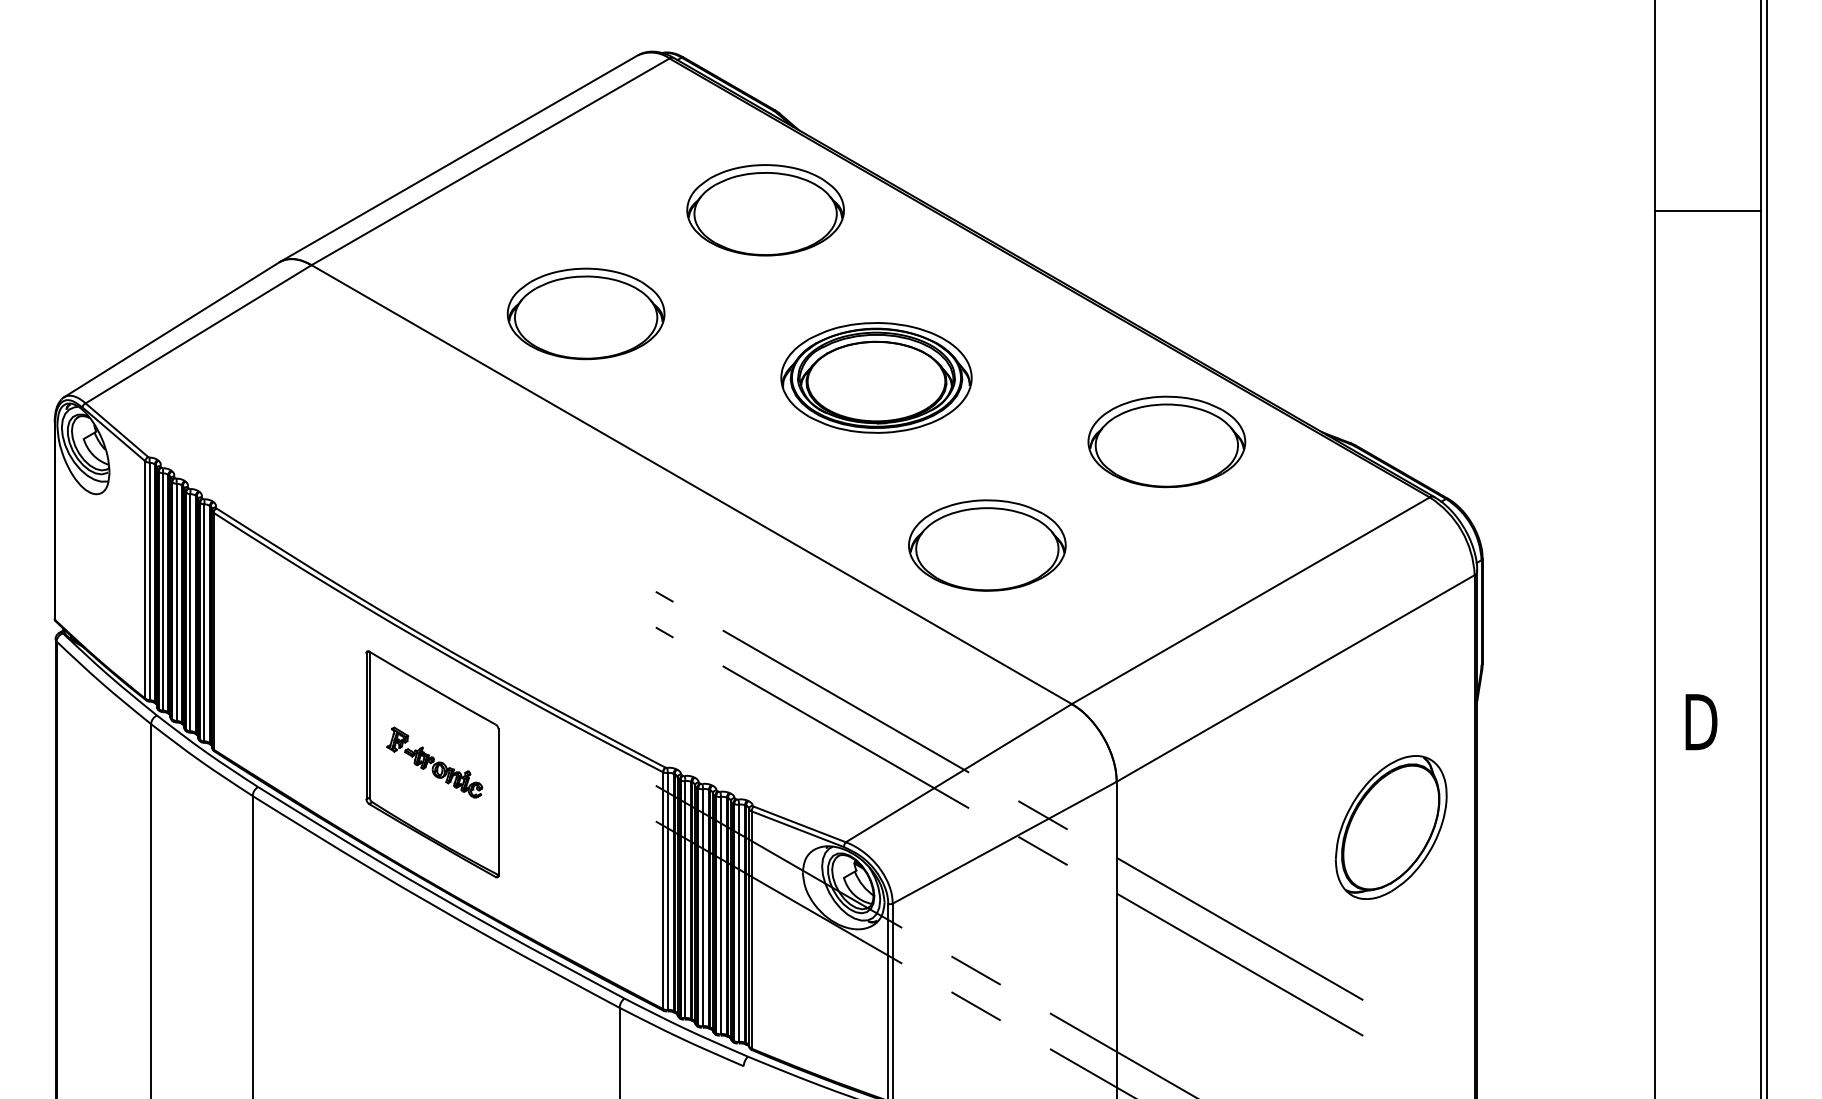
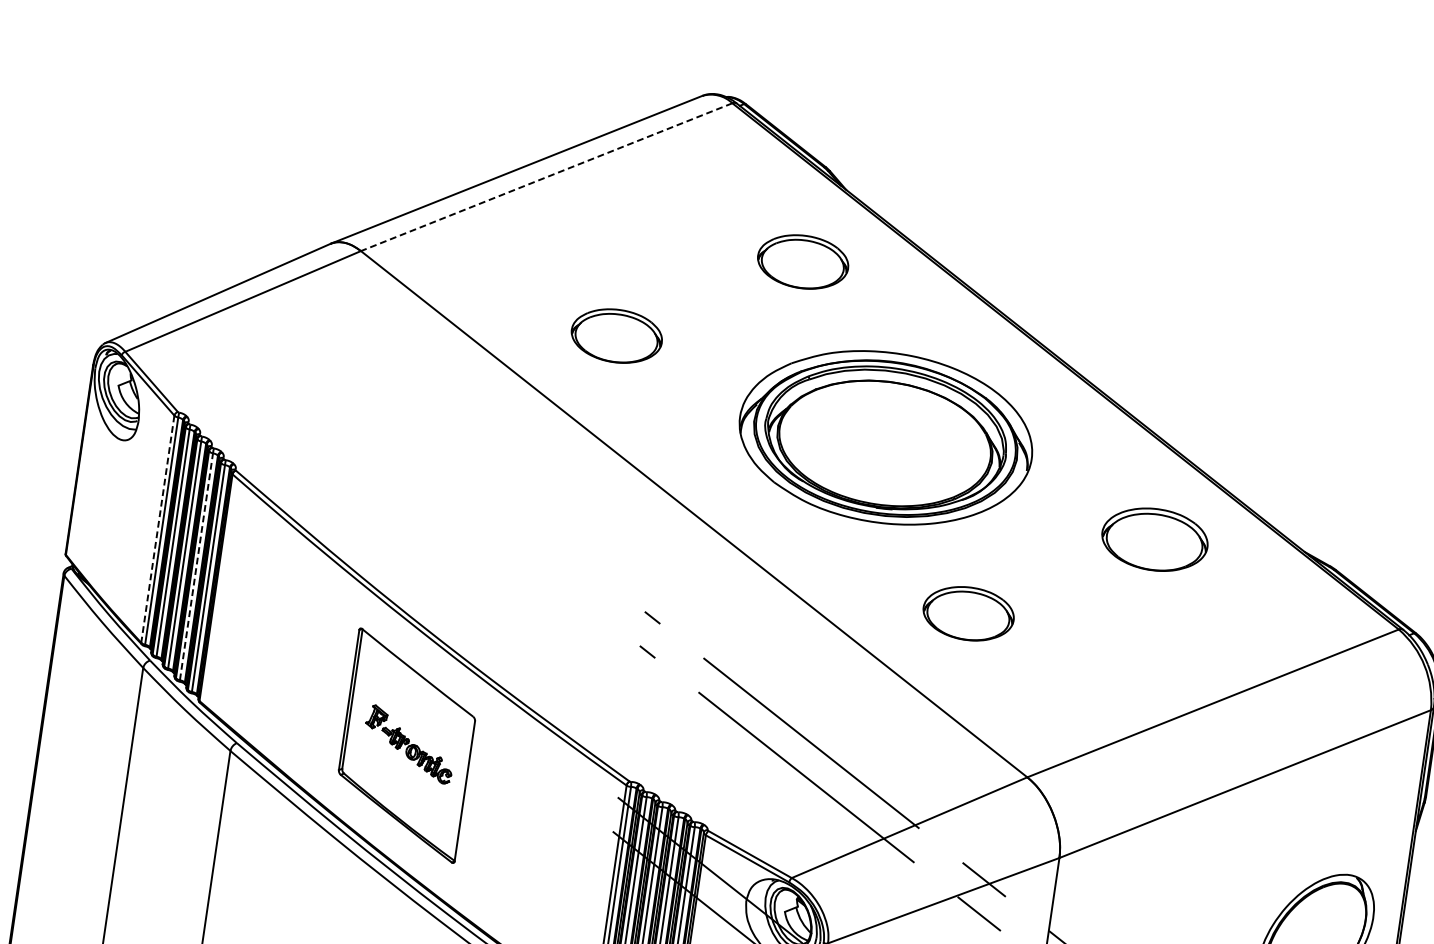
line: (490, 161) -> (546, 176), solid -> dashed
part: (765, 210) -> (803, 262), size x0.6
part: (585, 313) -> (616, 335), size x0.6
part: (876, 377) -> (885, 437), size x1.6
part: (1166, 441) -> (1154, 539), size x0.7
part: (987, 545) -> (968, 613), size x0.6
line: (145, 579) -> (158, 528), solid -> dashed
line: (190, 612) -> (196, 566), solid -> dashed

